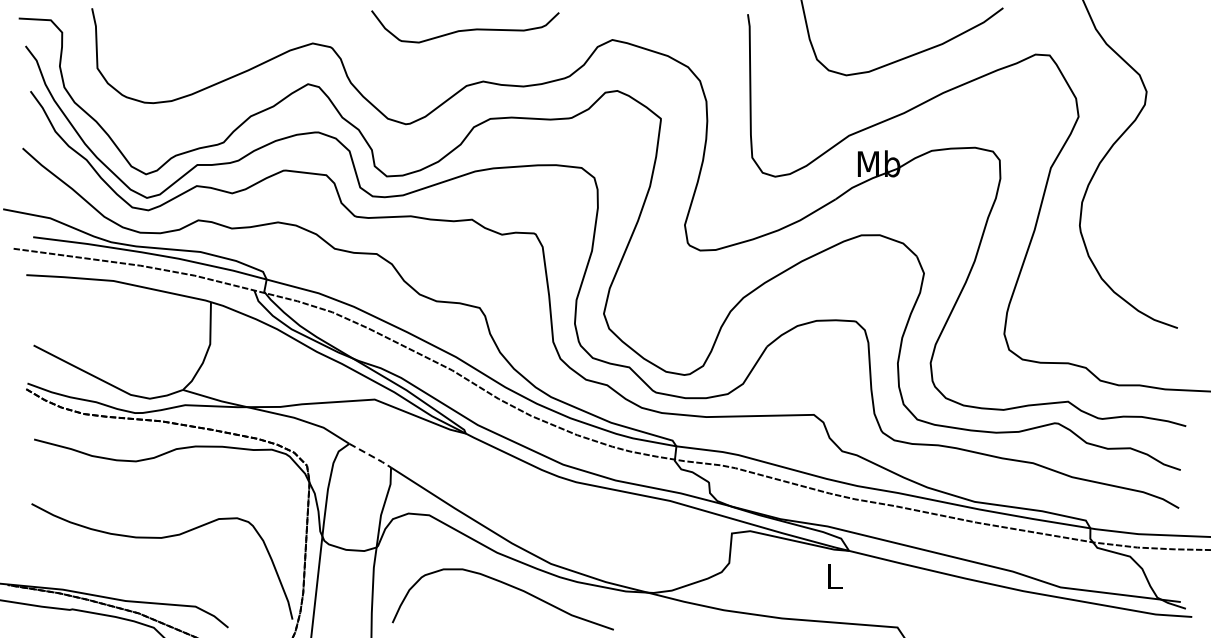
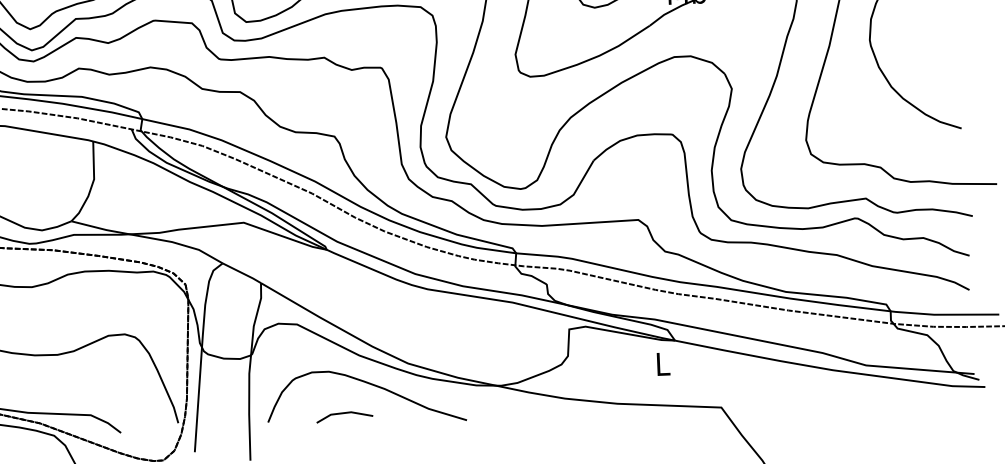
line: (371, 455) -> (242, 273), dashed -> solid
line: (476, 617) -> (343, 414), added

